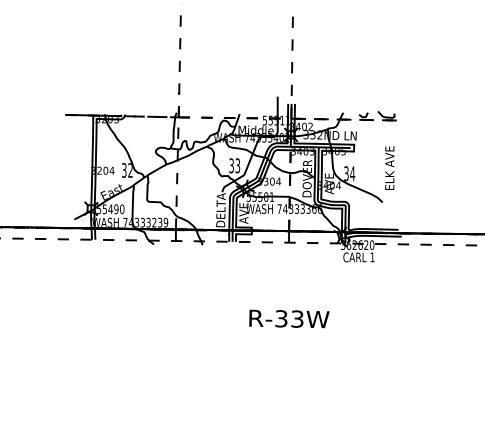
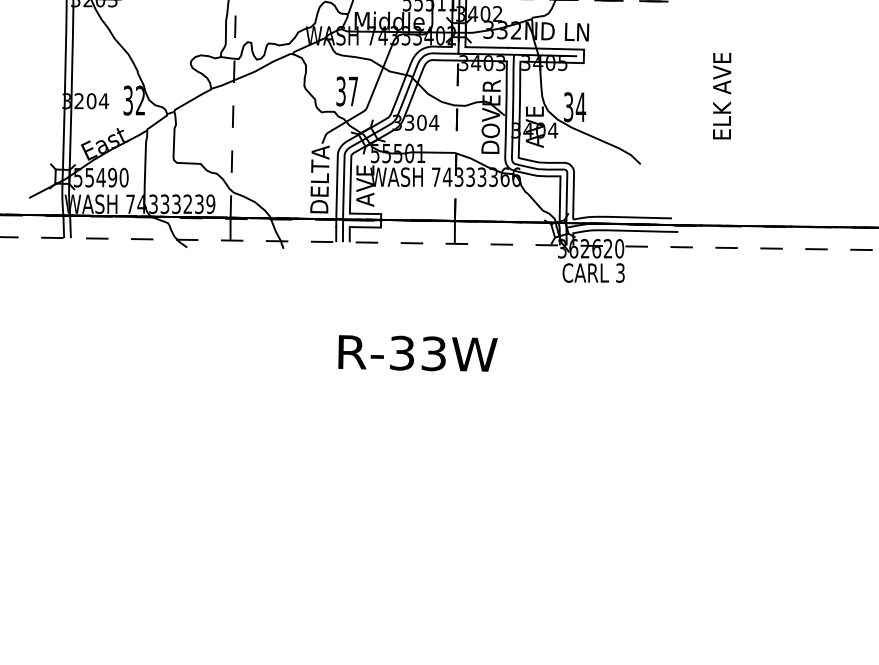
text: (237, 165) -> (352, 90), 33 -> 37
text: (389, 167) -> (721, 94), moved
text: (372, 257) -> (620, 273), 1 -> 3
text: (289, 318) -> (418, 352), moved

